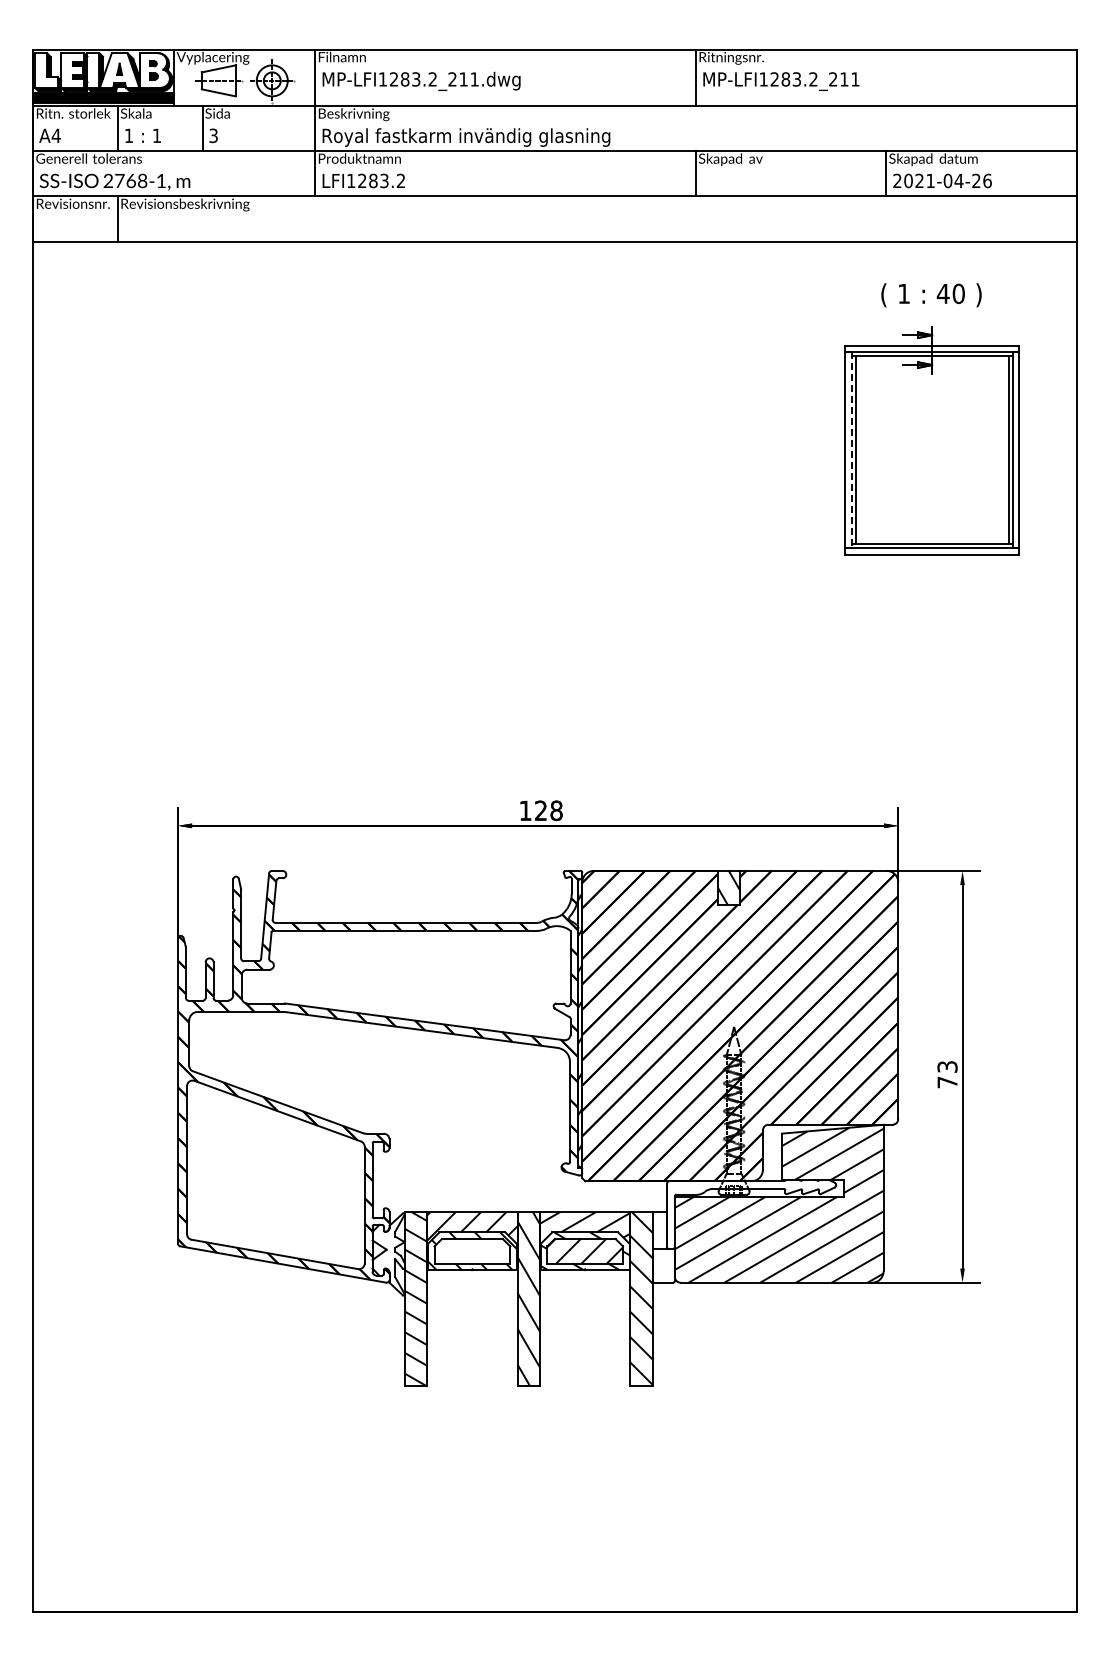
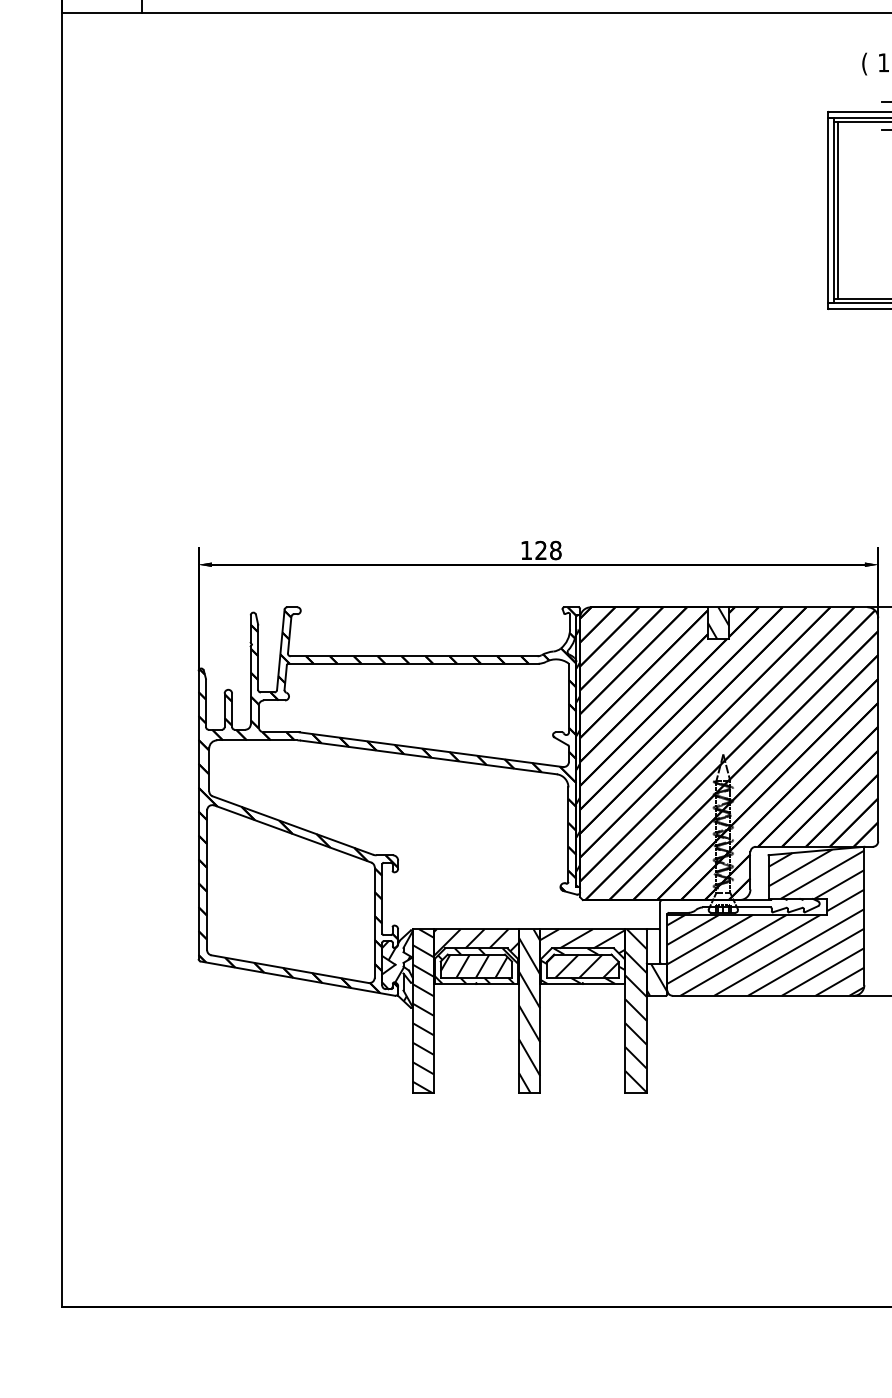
line: (851, 450) -> (834, 210), dashed -> solid
hatch: (469, 1250) -> (473, 965), added
hatch: (390, 1256) -> (399, 971), added
hatch: (663, 1265) -> (656, 979), added

